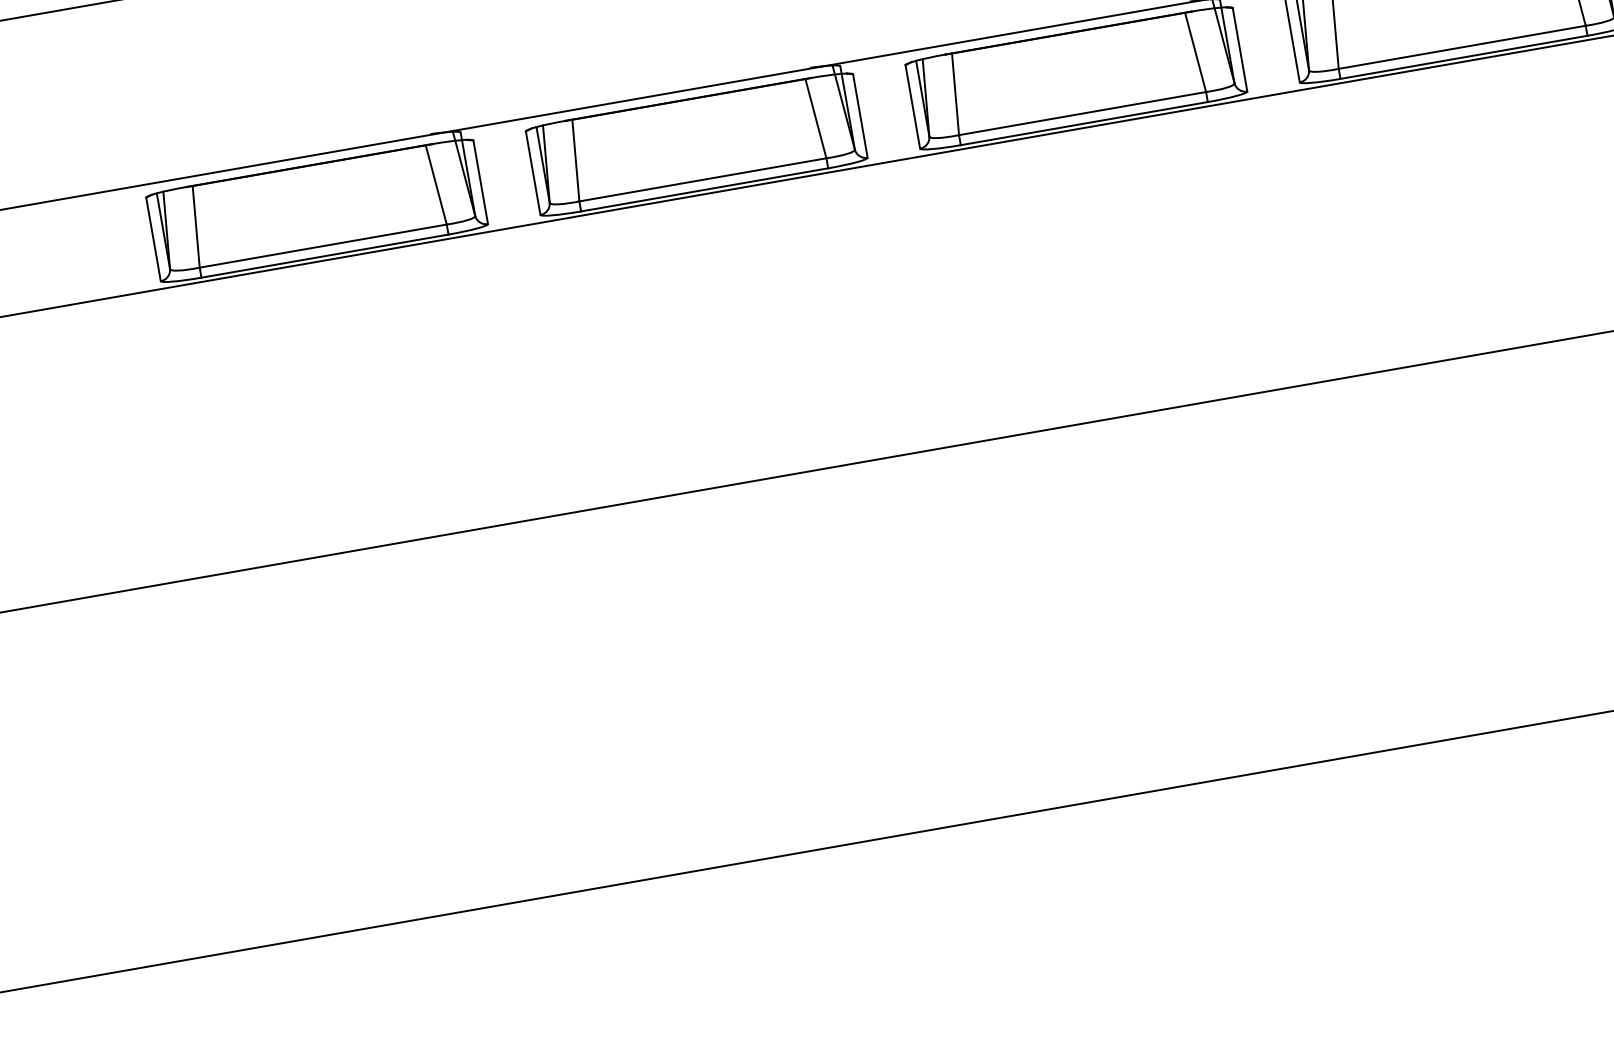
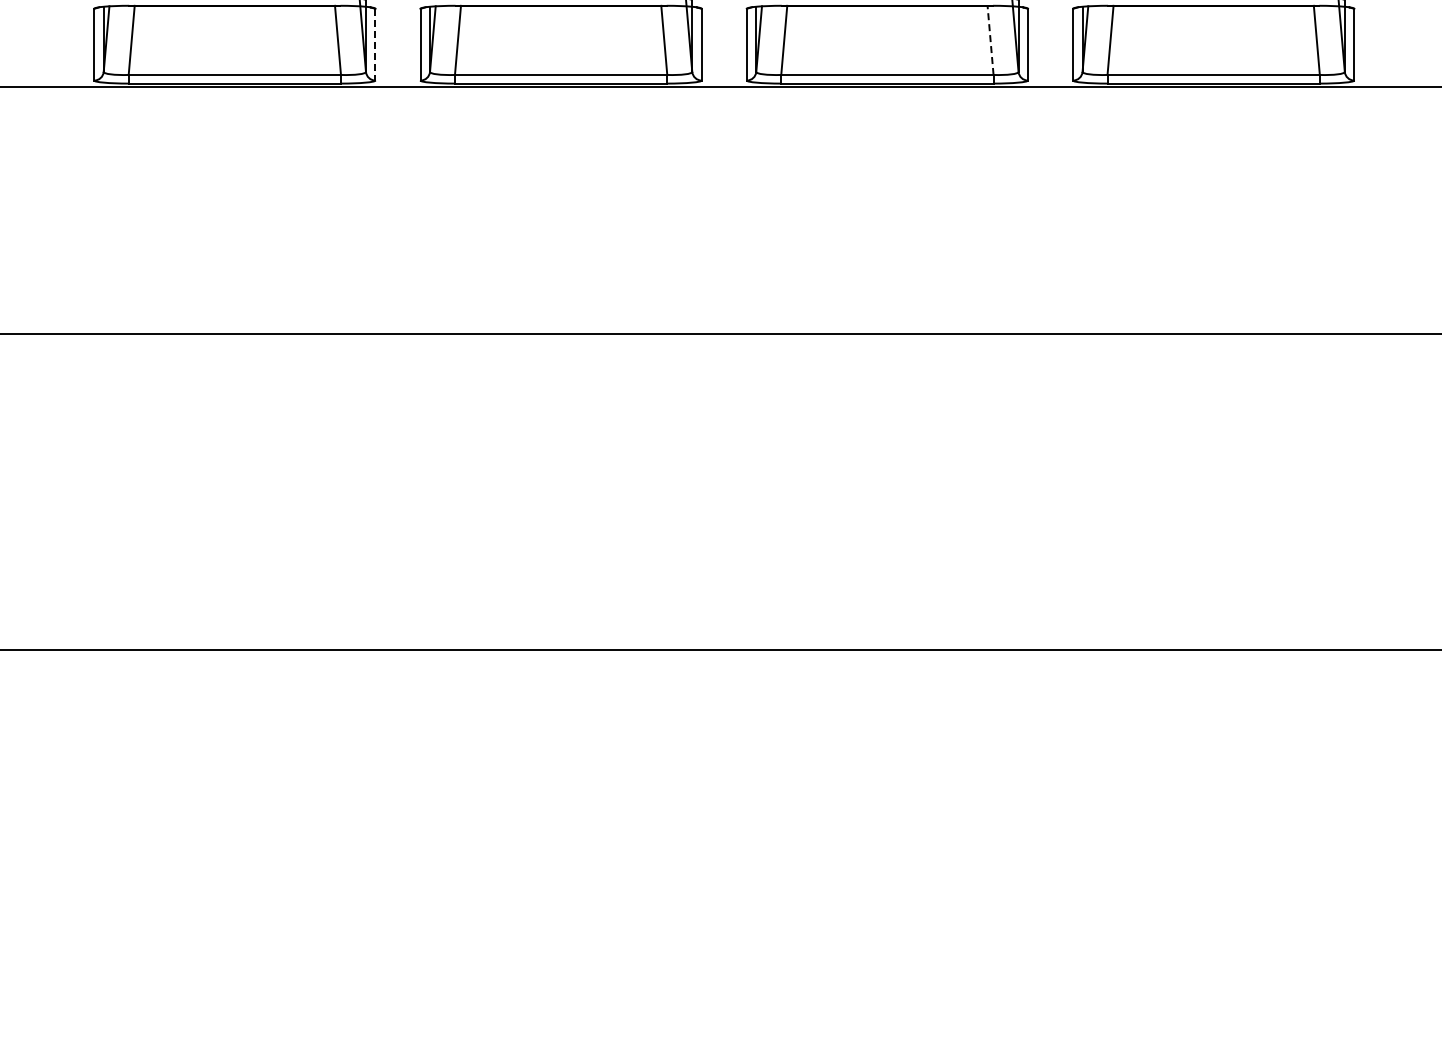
line: (1195, 52) -> (990, 40), solid -> dashed
line: (480, 182) -> (375, 44), solid -> dashed

